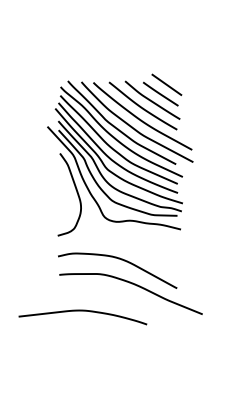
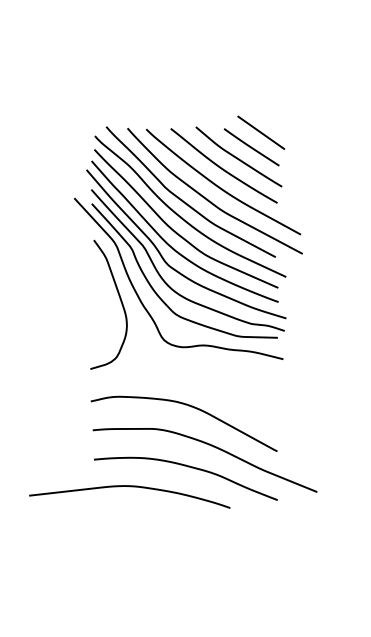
curve: (121, 299) -> (190, 468), added

